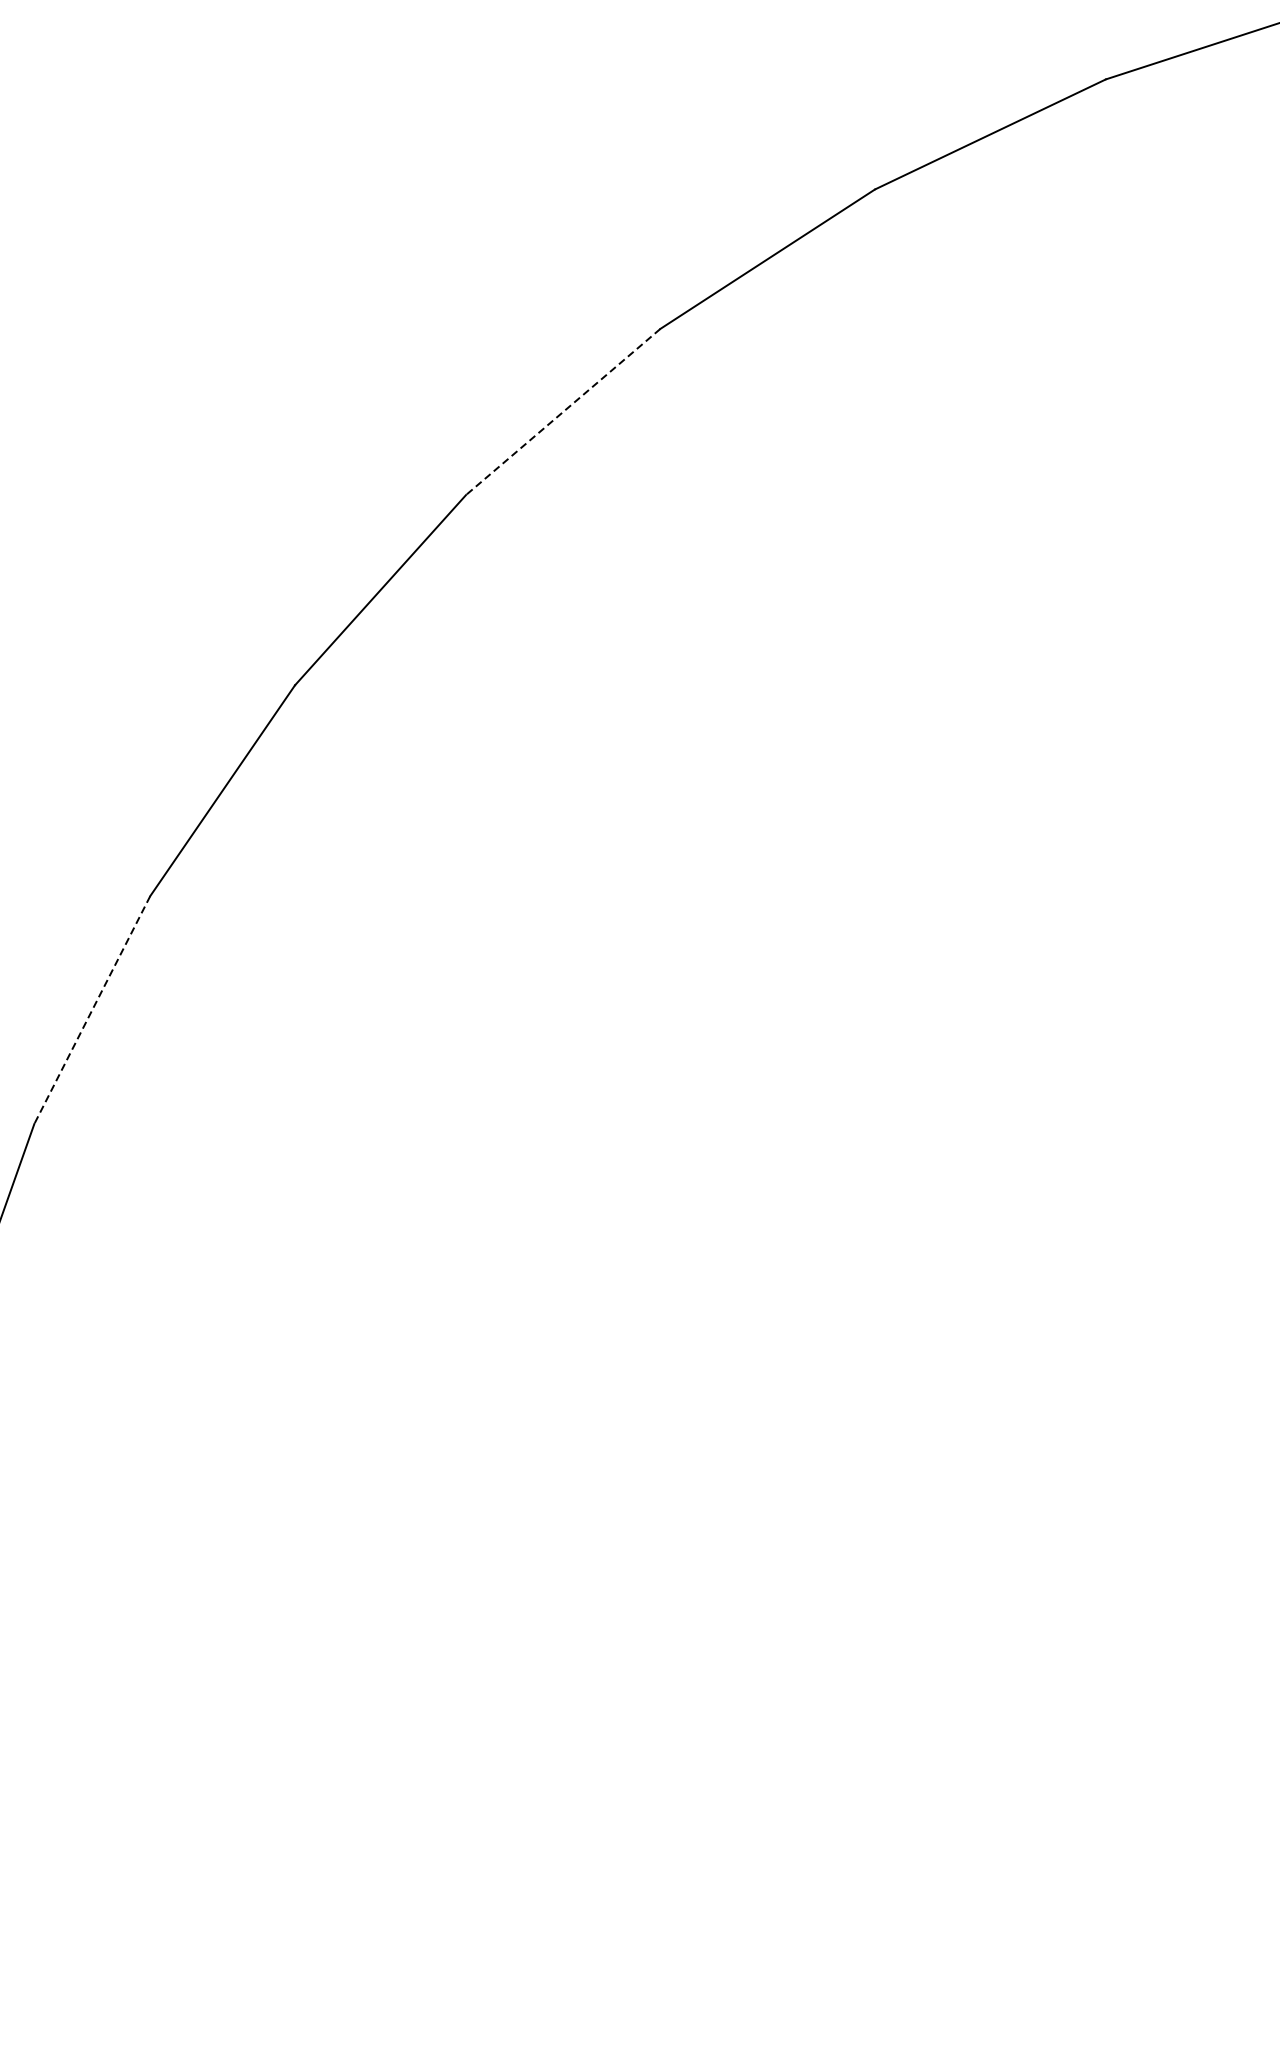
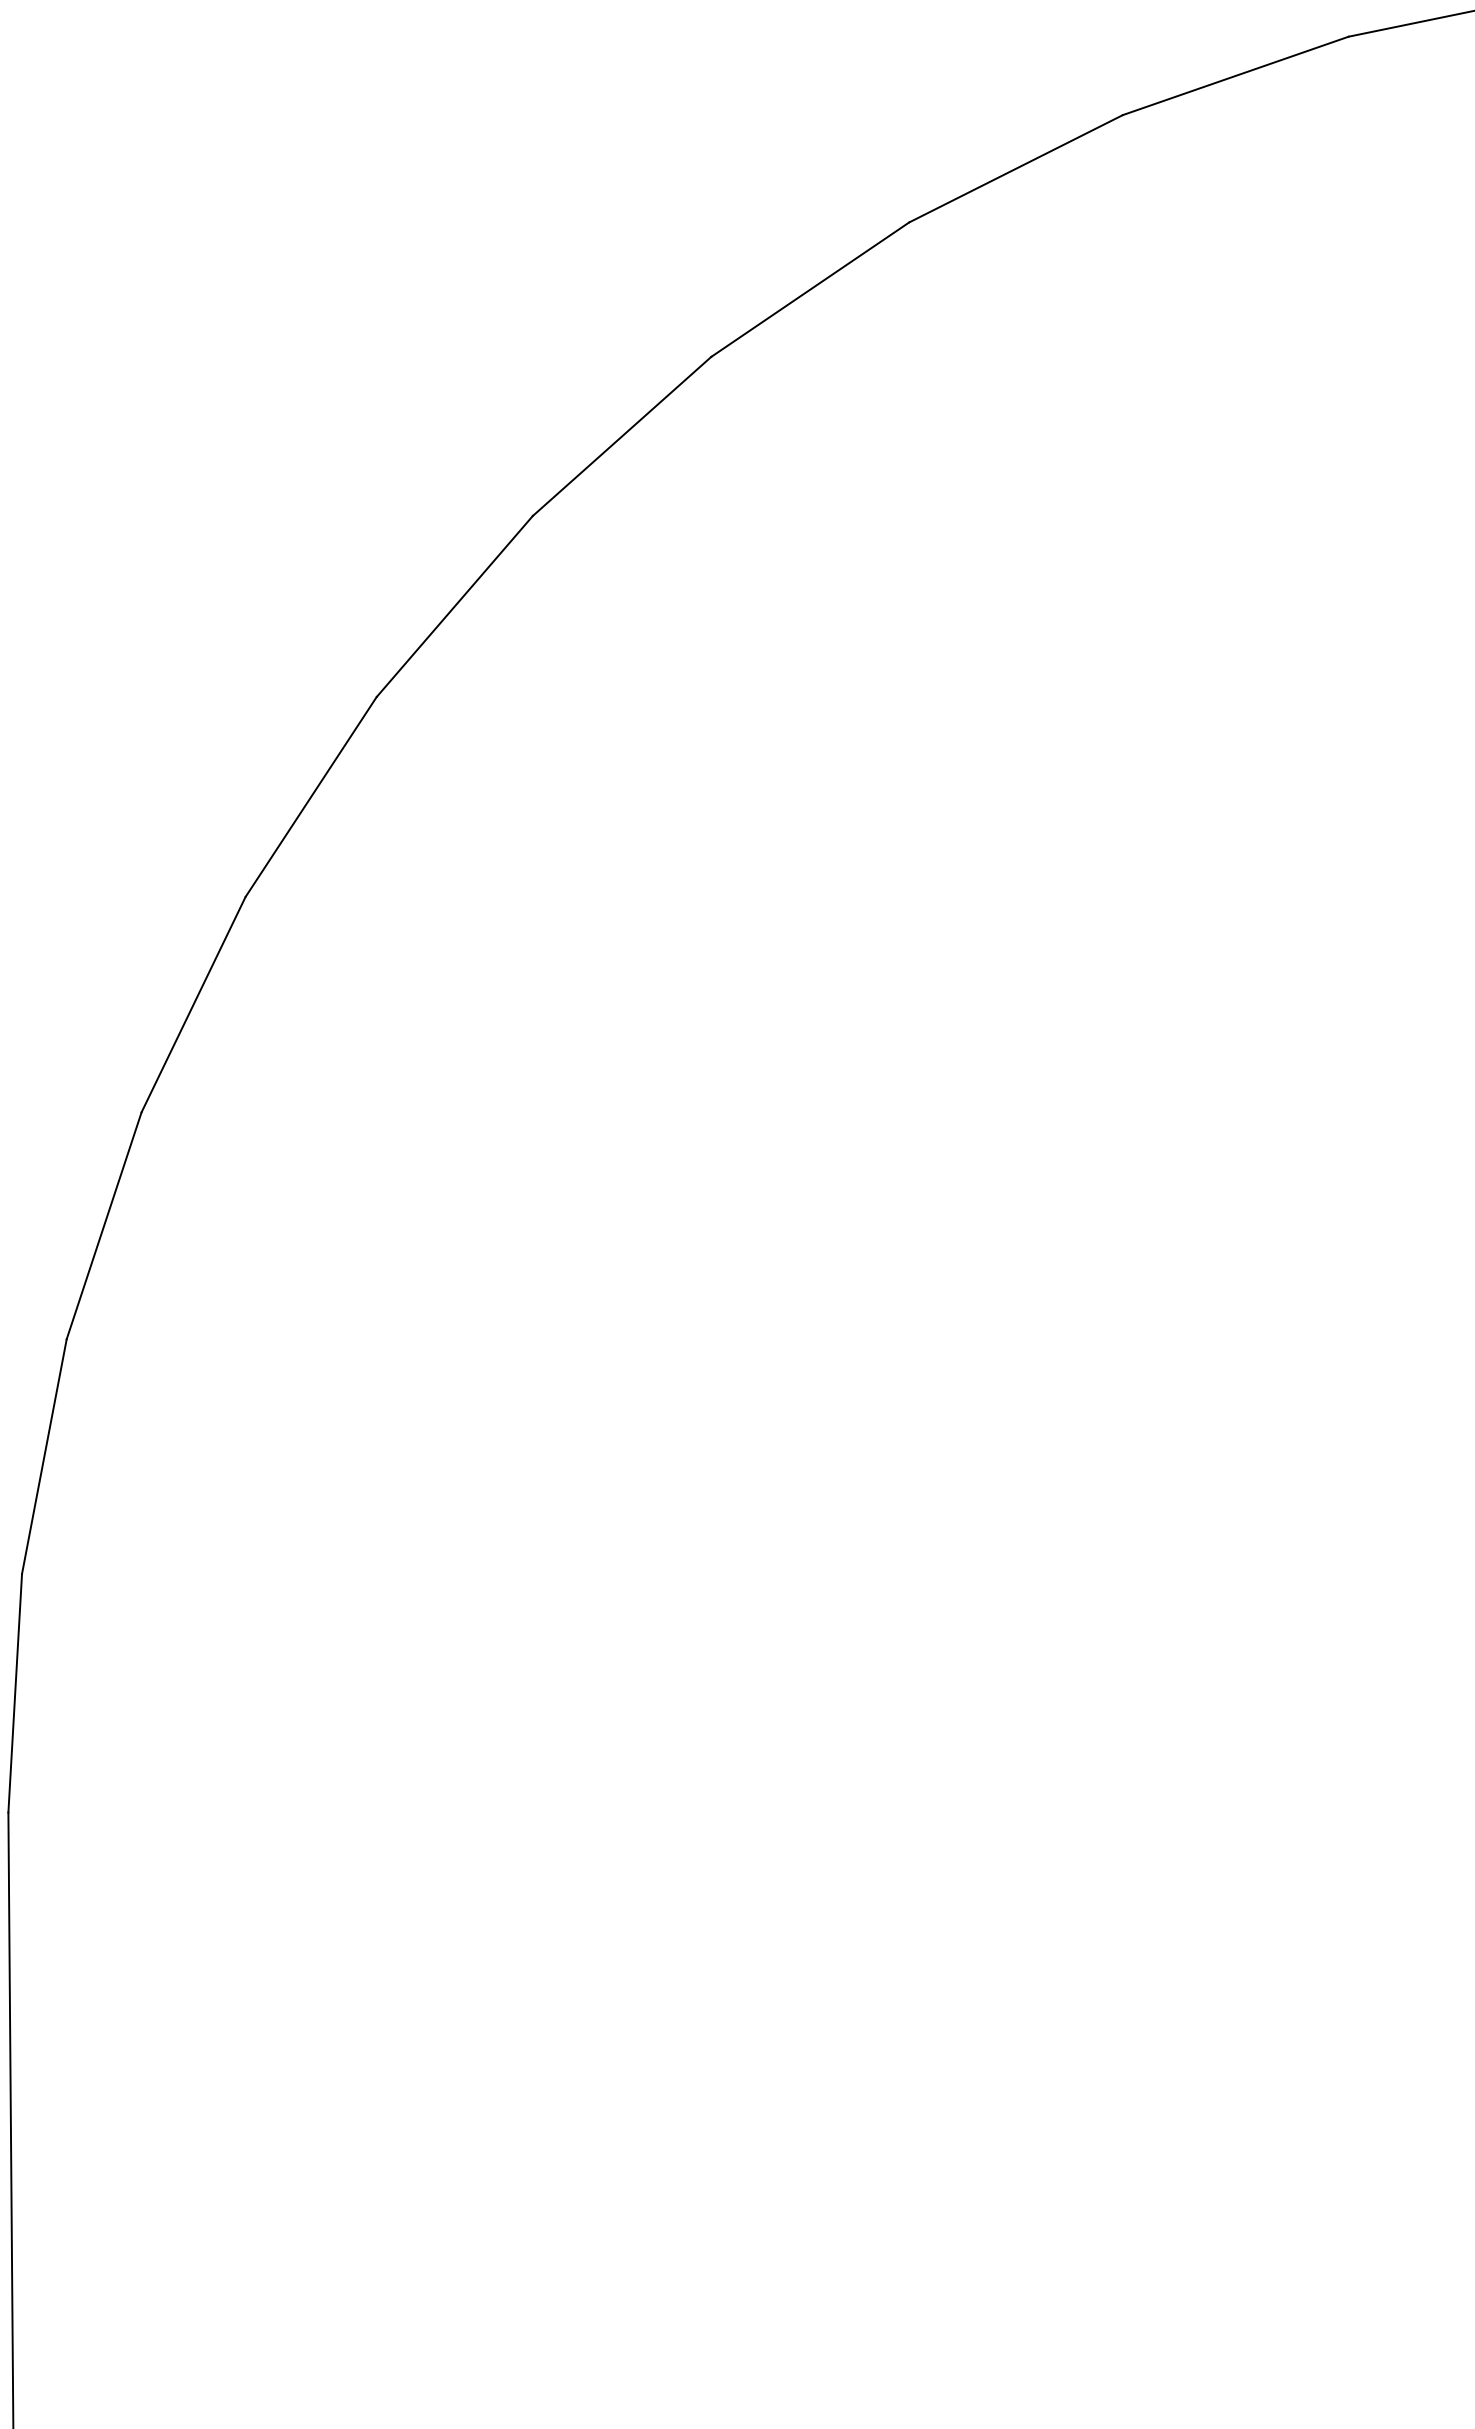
line: (562, 411) -> (454, 606), dashed -> solid
line: (92, 1010) -> (104, 1226), dashed -> solid

